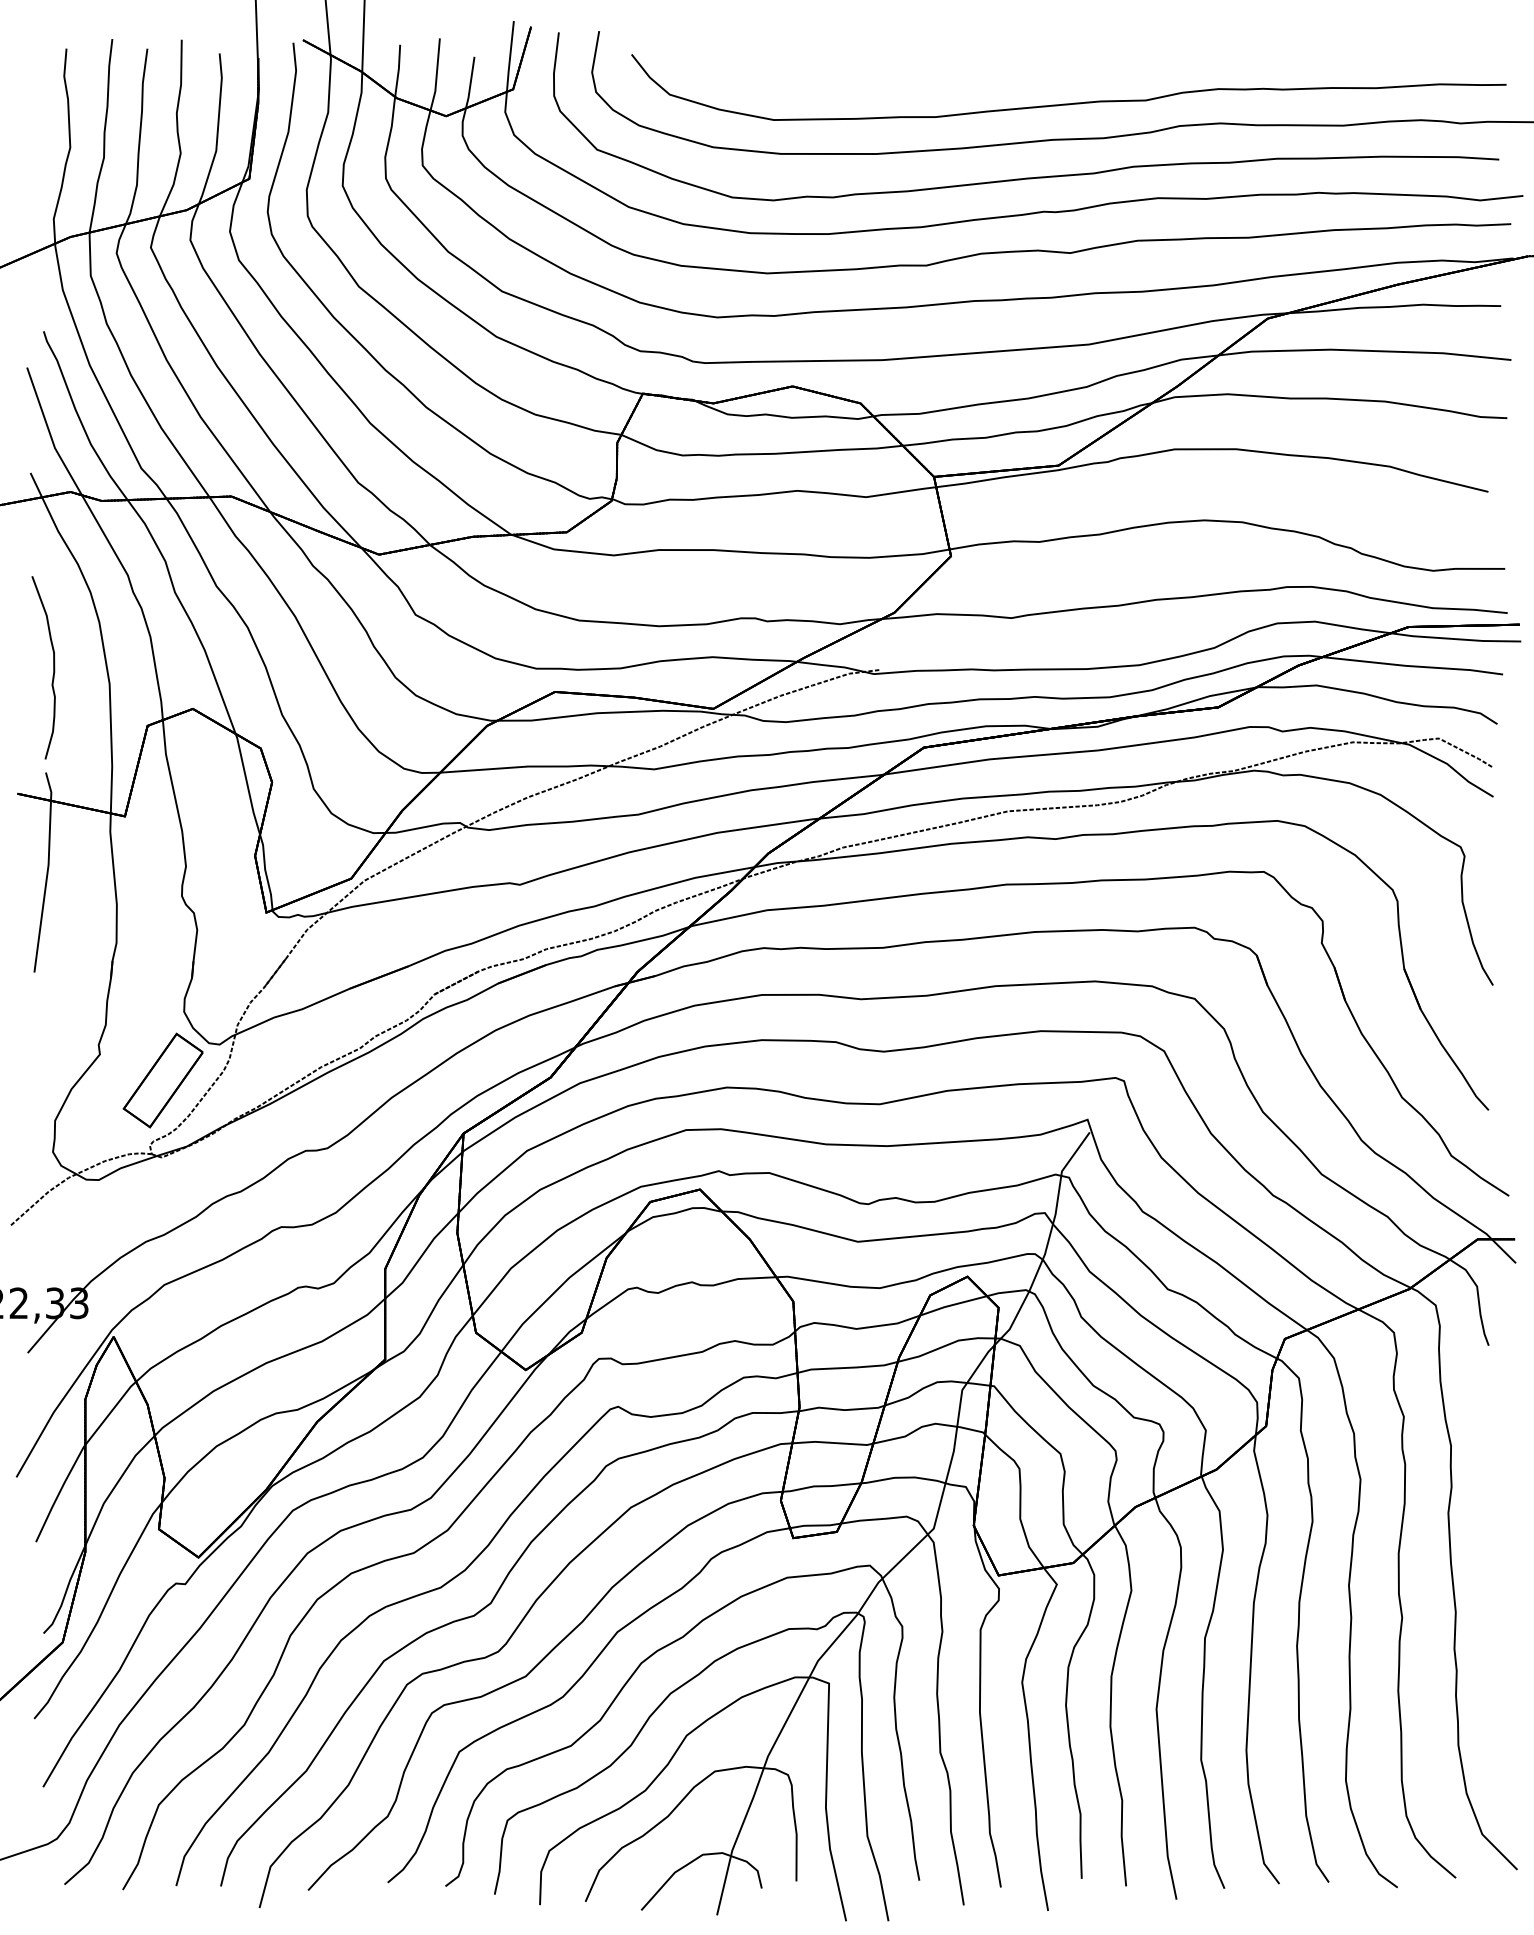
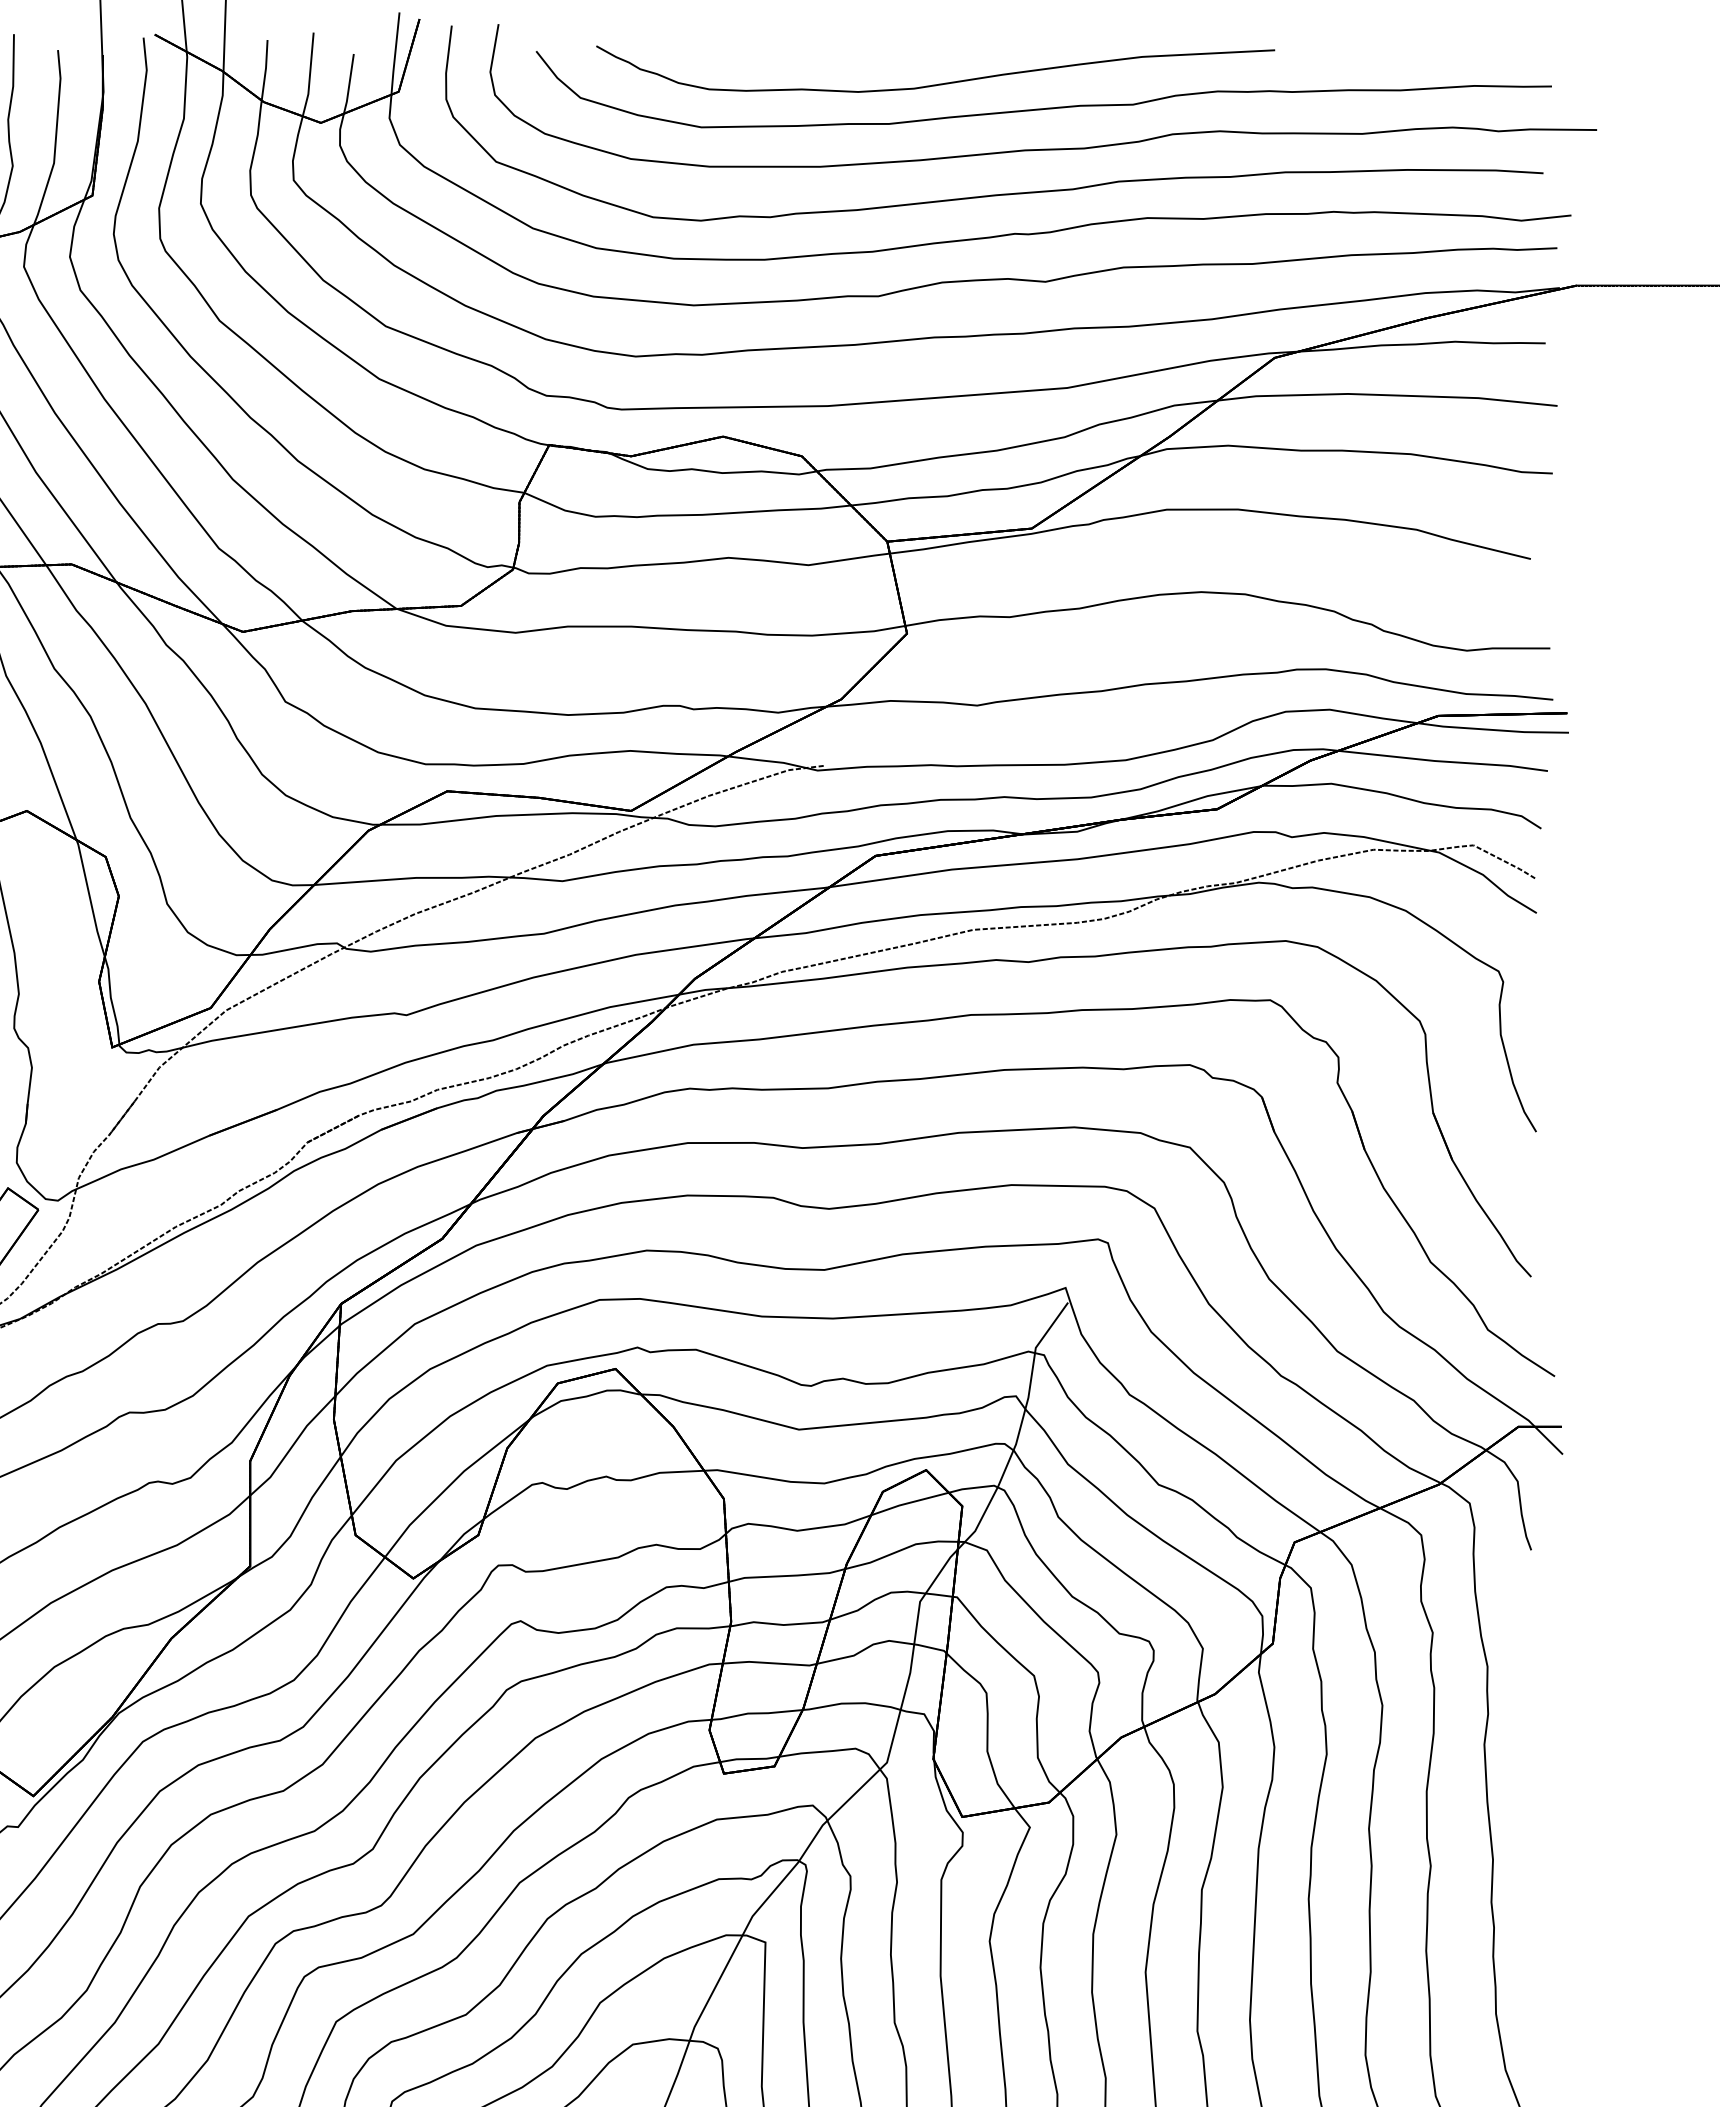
part: (975, 82) -> (935, 83), added

